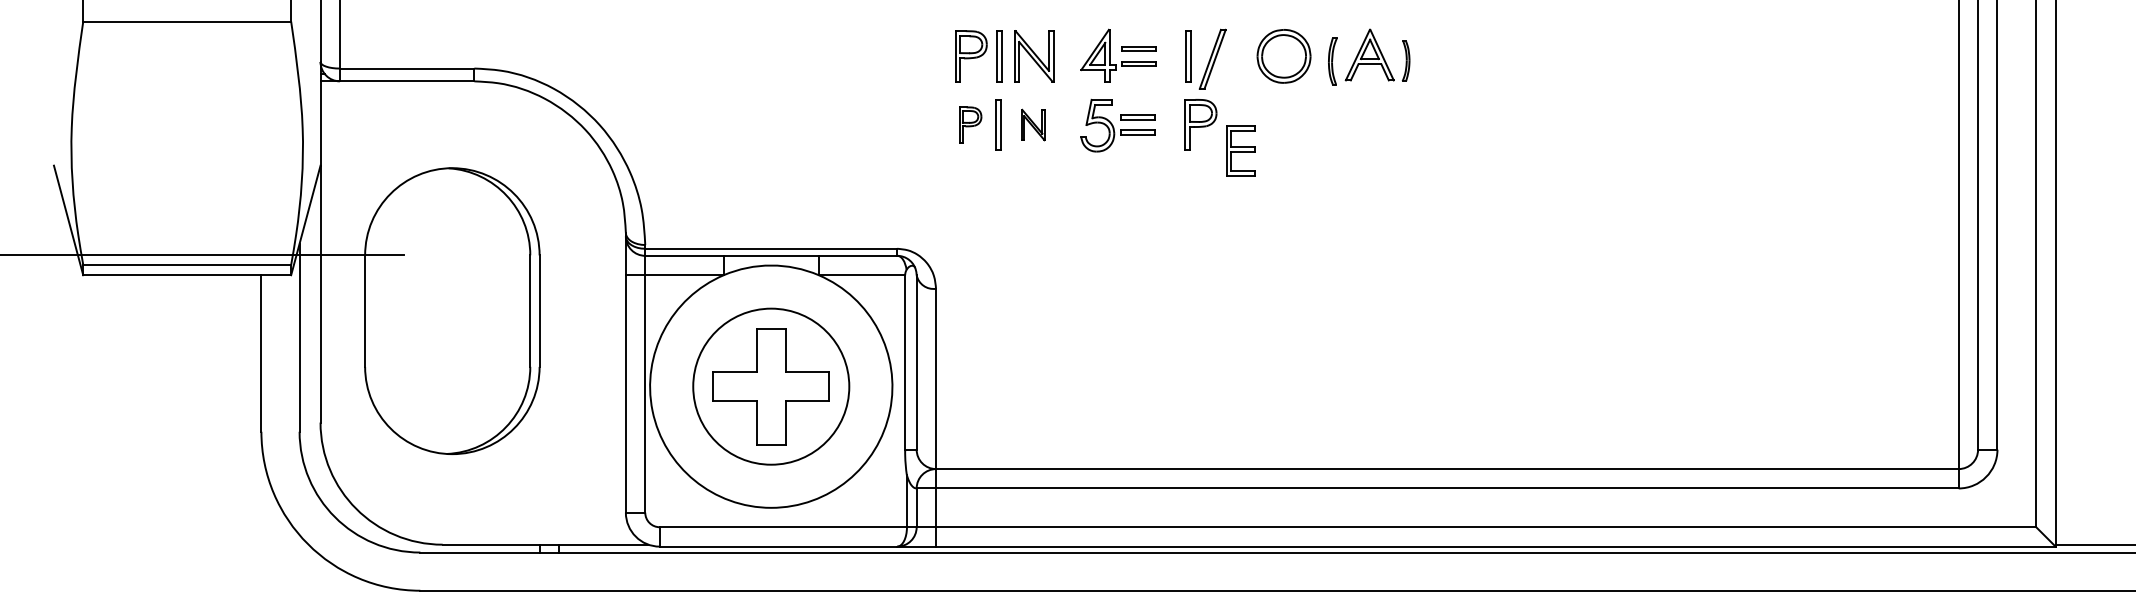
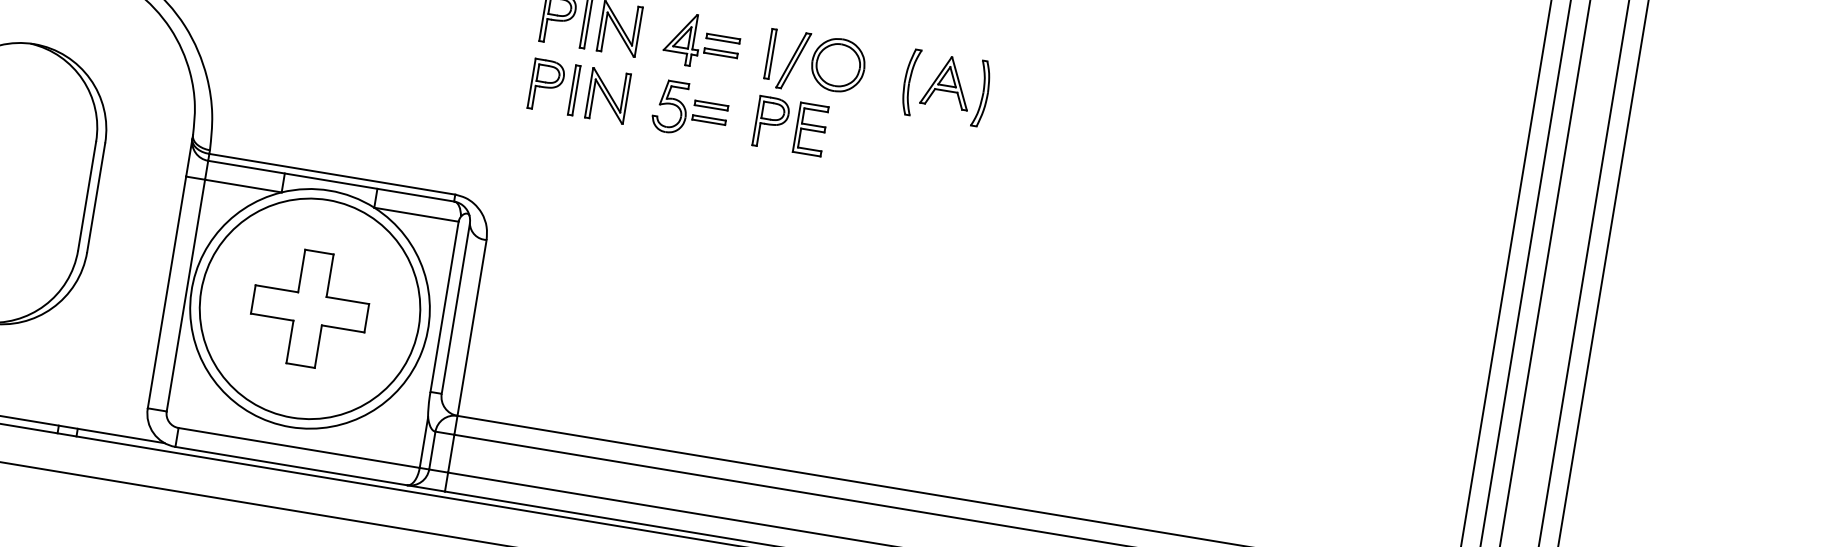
part: (1283, 56) -> (837, 65), moved
part: (1332, 61) -> (910, 82), size x1.43
part: (1405, 61) -> (981, 94), size x1.67
part: (970, 124) -> (546, 85), size x1.43
part: (1033, 124) -> (608, 95), size x1.67
part: (1240, 150) -> (810, 128), moved
circle: (770, 386) -> (309, 308), size x1.43

